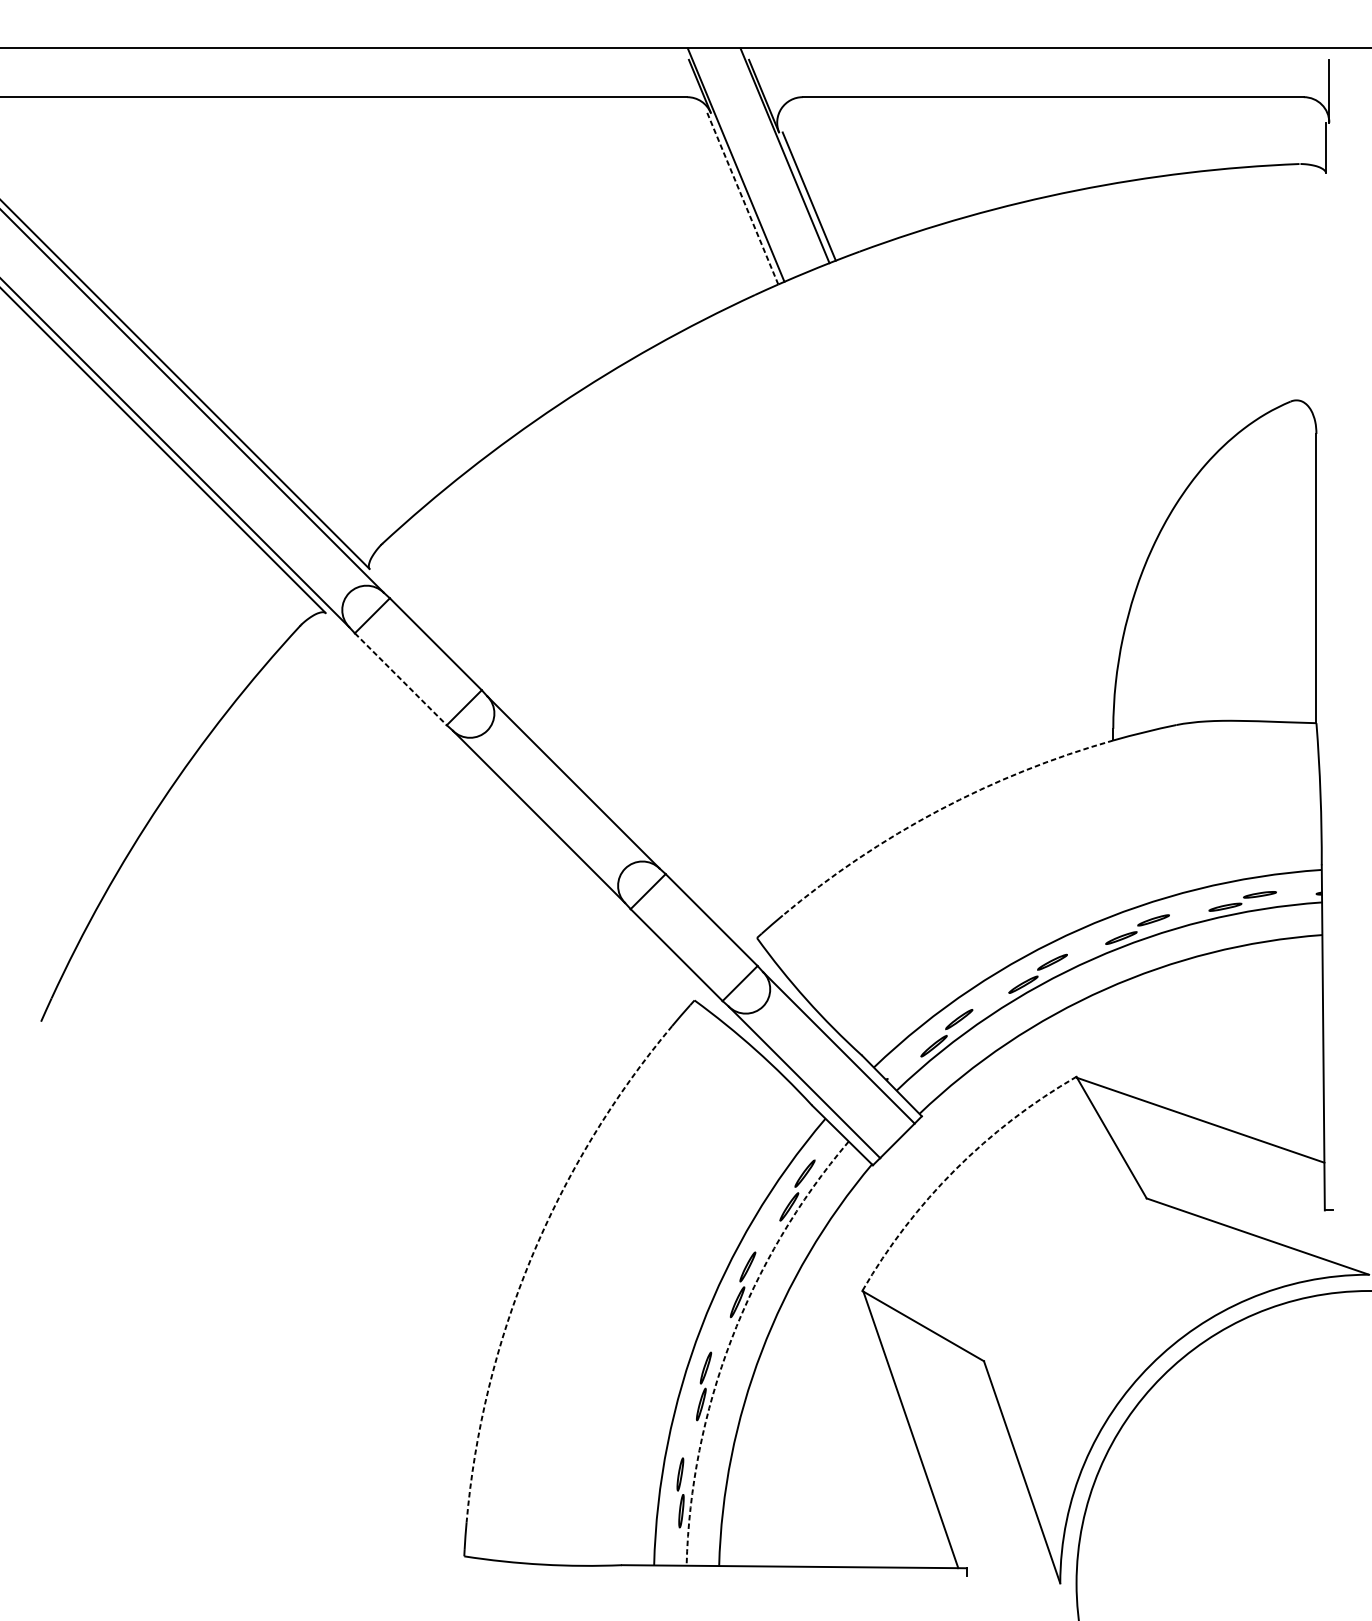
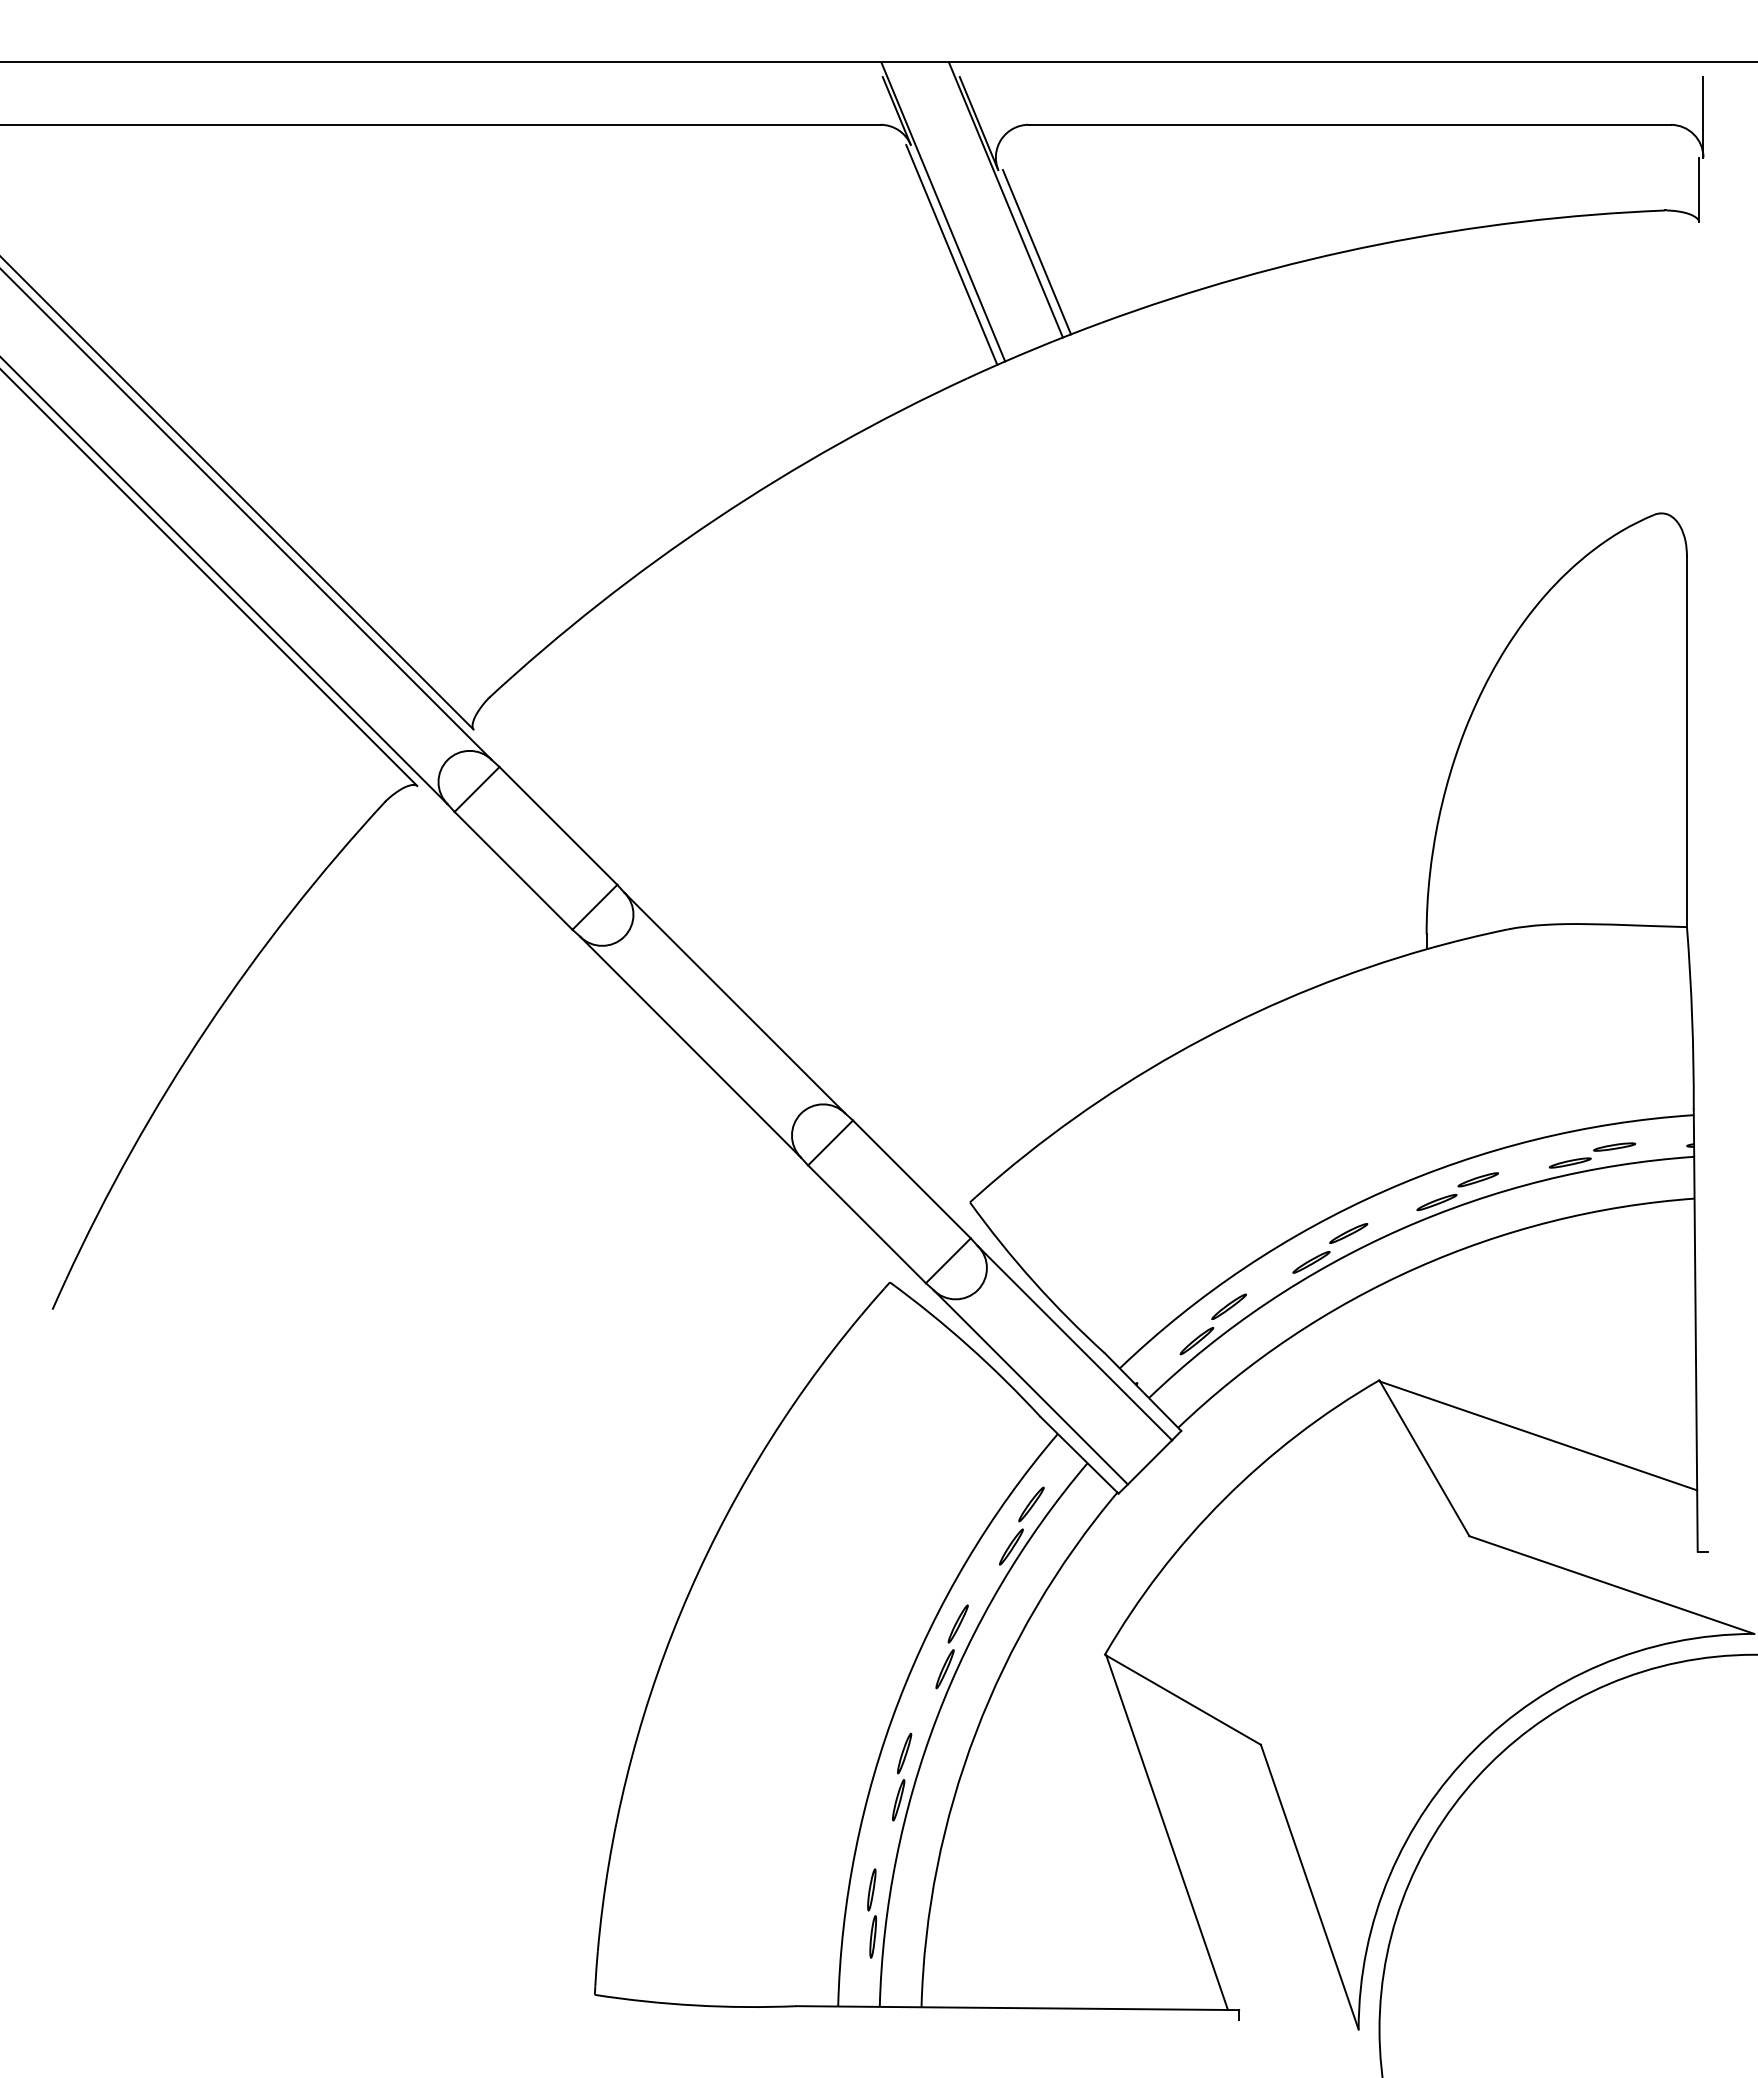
line: (742, 198) -> (951, 254), dashed -> solid
line: (400, 679) -> (513, 871), dashed -> solid
arc: (938, 810) -> (1202, 1039), dashed -> solid
arc: (955, 1169) -> (1224, 1499), dashed -> solid
arc: (531, 1258) -> (680, 1613), dashed -> solid
arc: (731, 1339) -> (937, 1717), dashed -> solid

